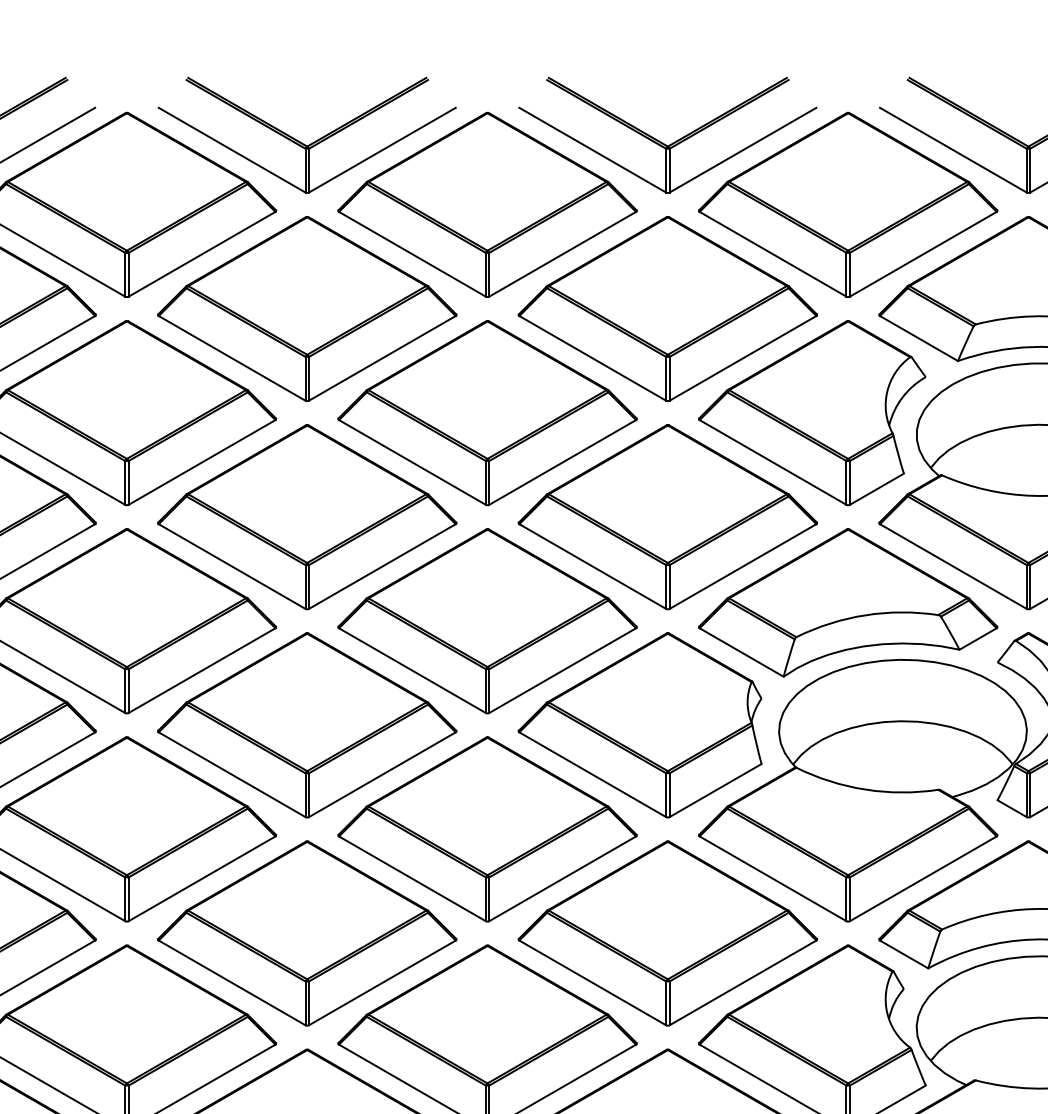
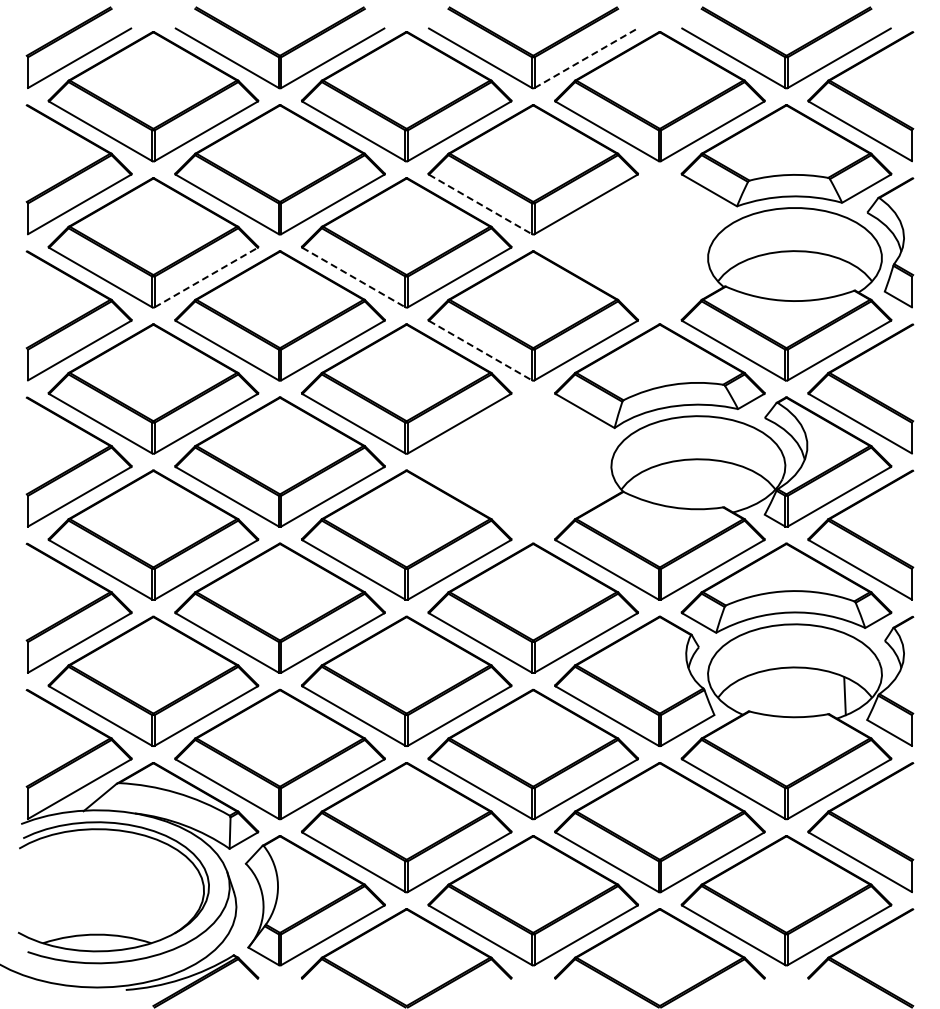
line: (743, 150) -> (586, 58), solid -> dashed
line: (592, 358) -> (480, 204), solid -> dashed
part: (811, 412) -> (634, 242), removed
line: (202, 462) -> (206, 277), solid -> dashed
line: (411, 462) -> (353, 277), solid -> dashed
line: (592, 566) -> (480, 350), solid -> dashed
part: (639, 724) -> (513, 461), removed

